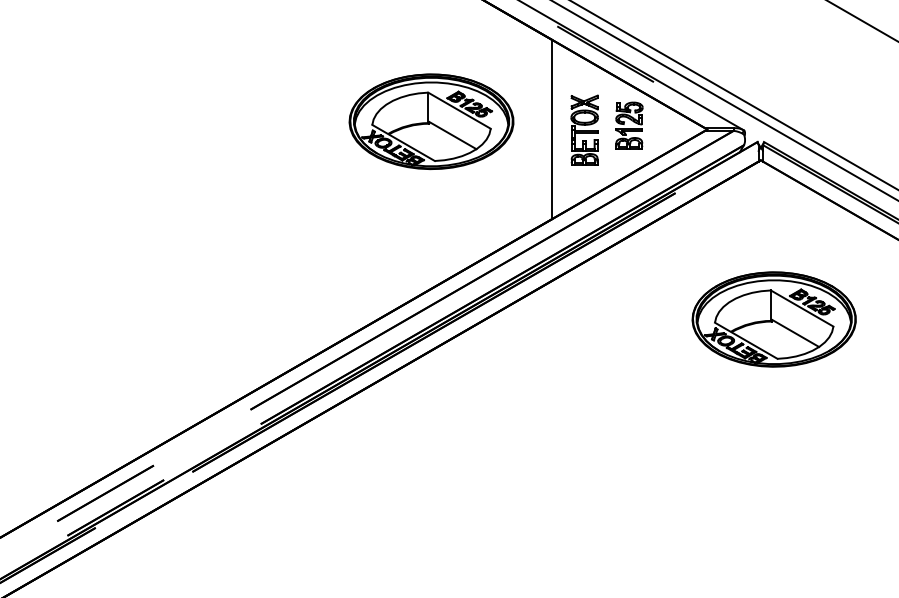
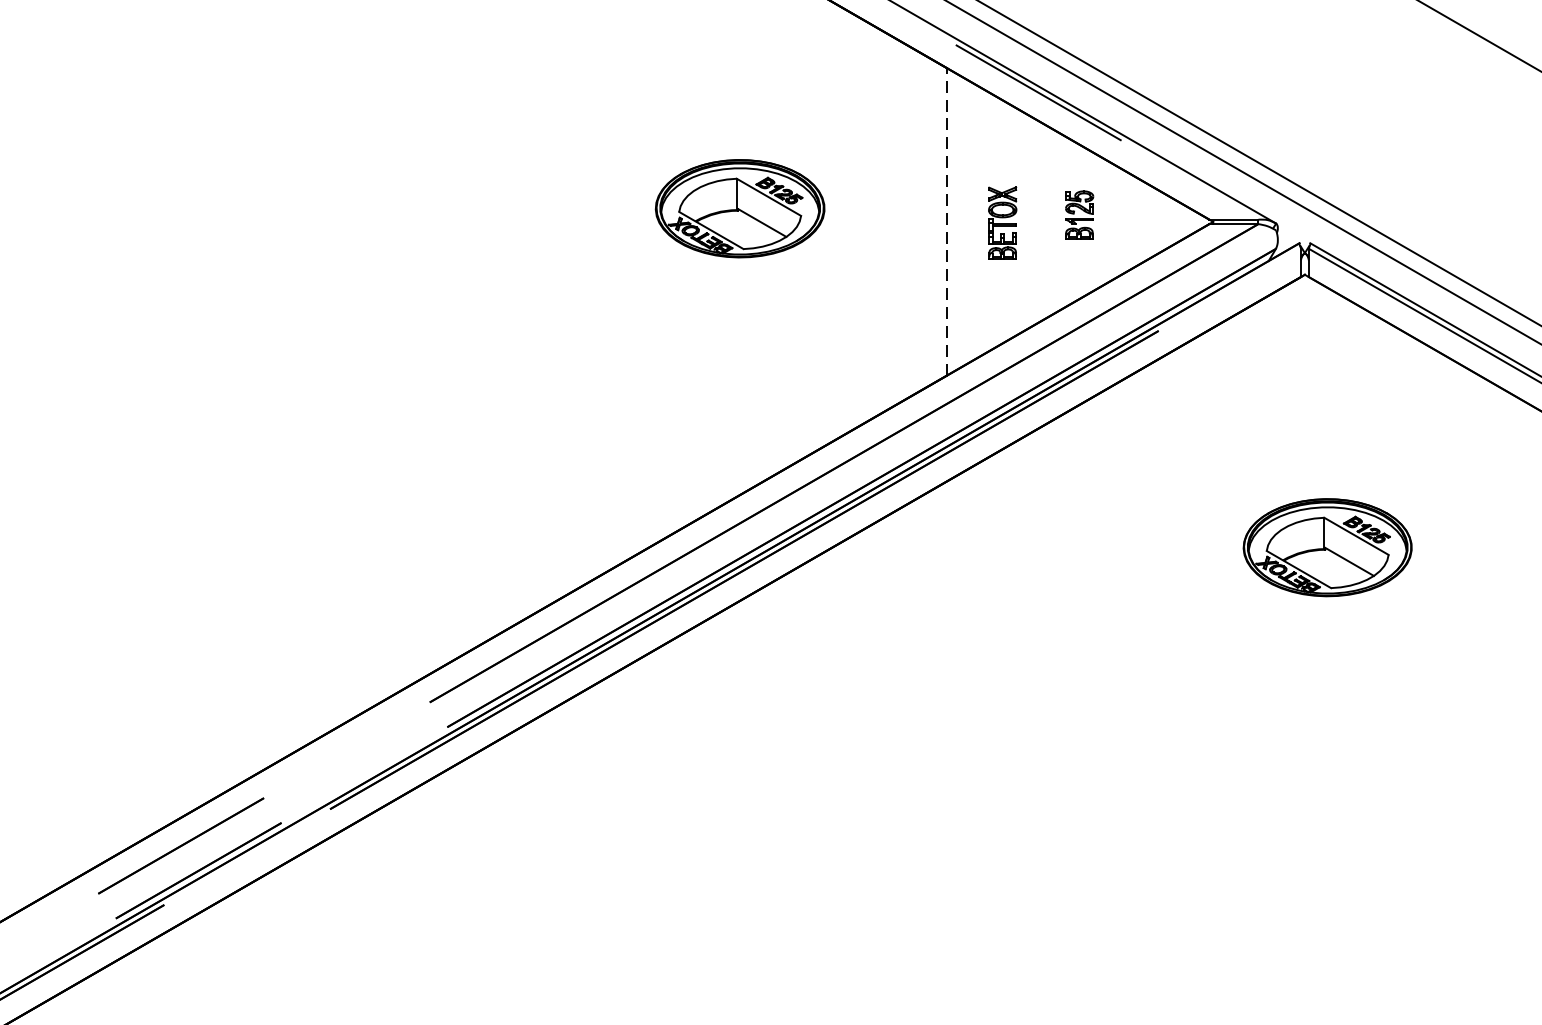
part: (431, 121) -> (740, 208), size x0.6
part: (629, 125) -> (1079, 214), size x0.6
line: (552, 129) -> (947, 221), solid -> dashed
part: (584, 129) -> (1002, 221), size x0.6
part: (773, 319) -> (1326, 547), size x0.6

